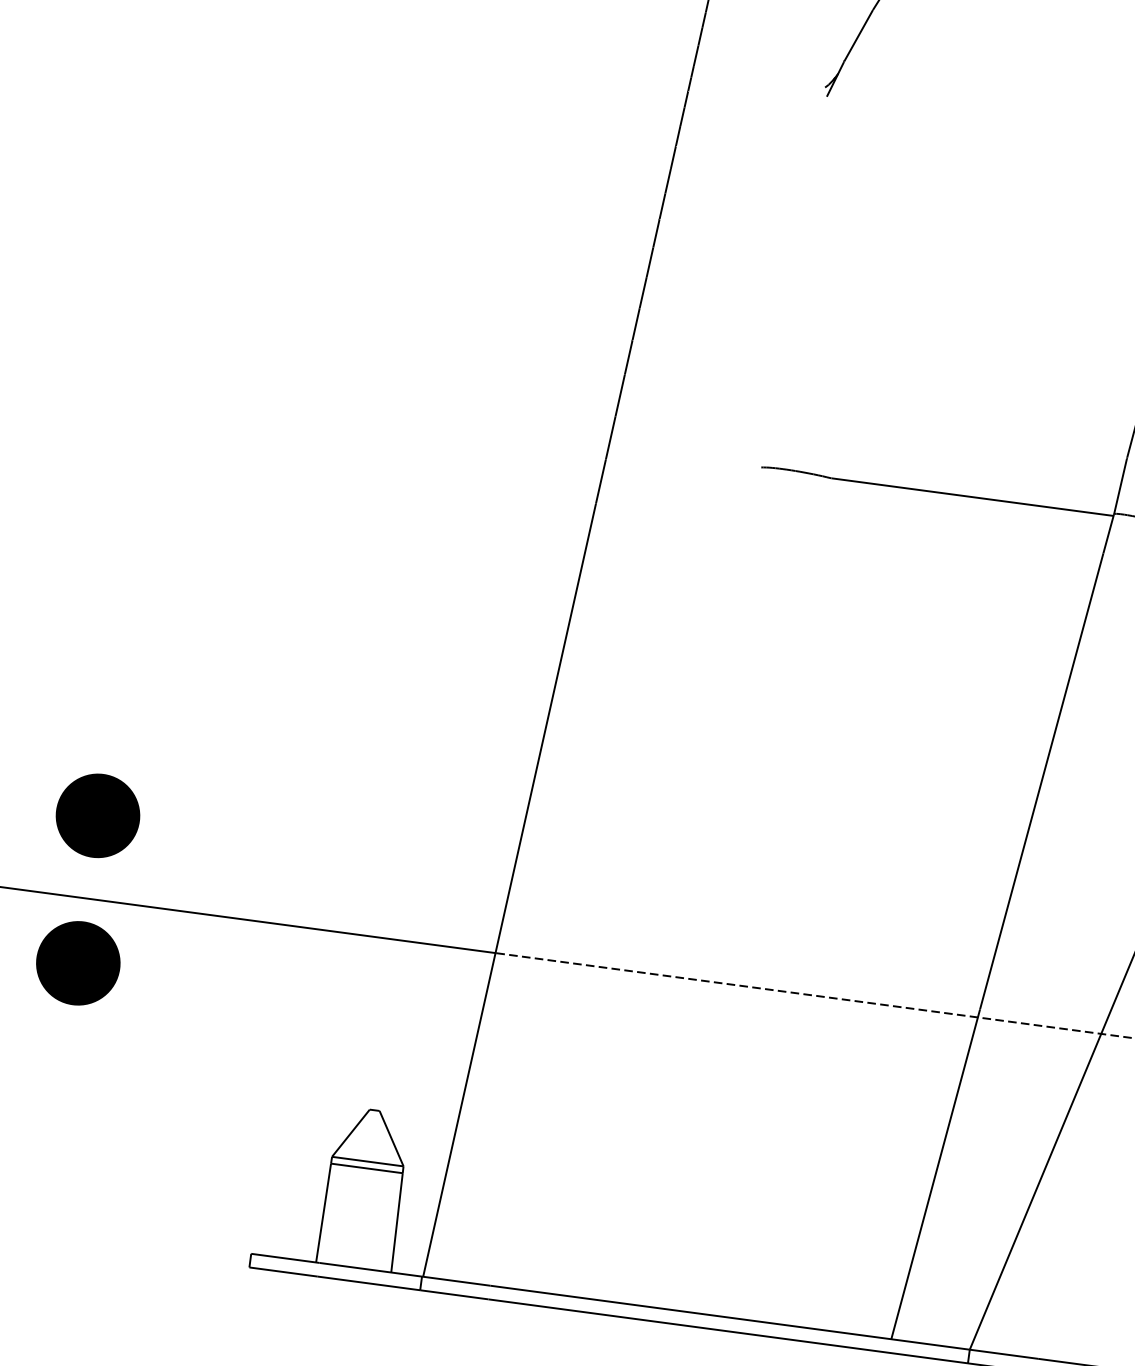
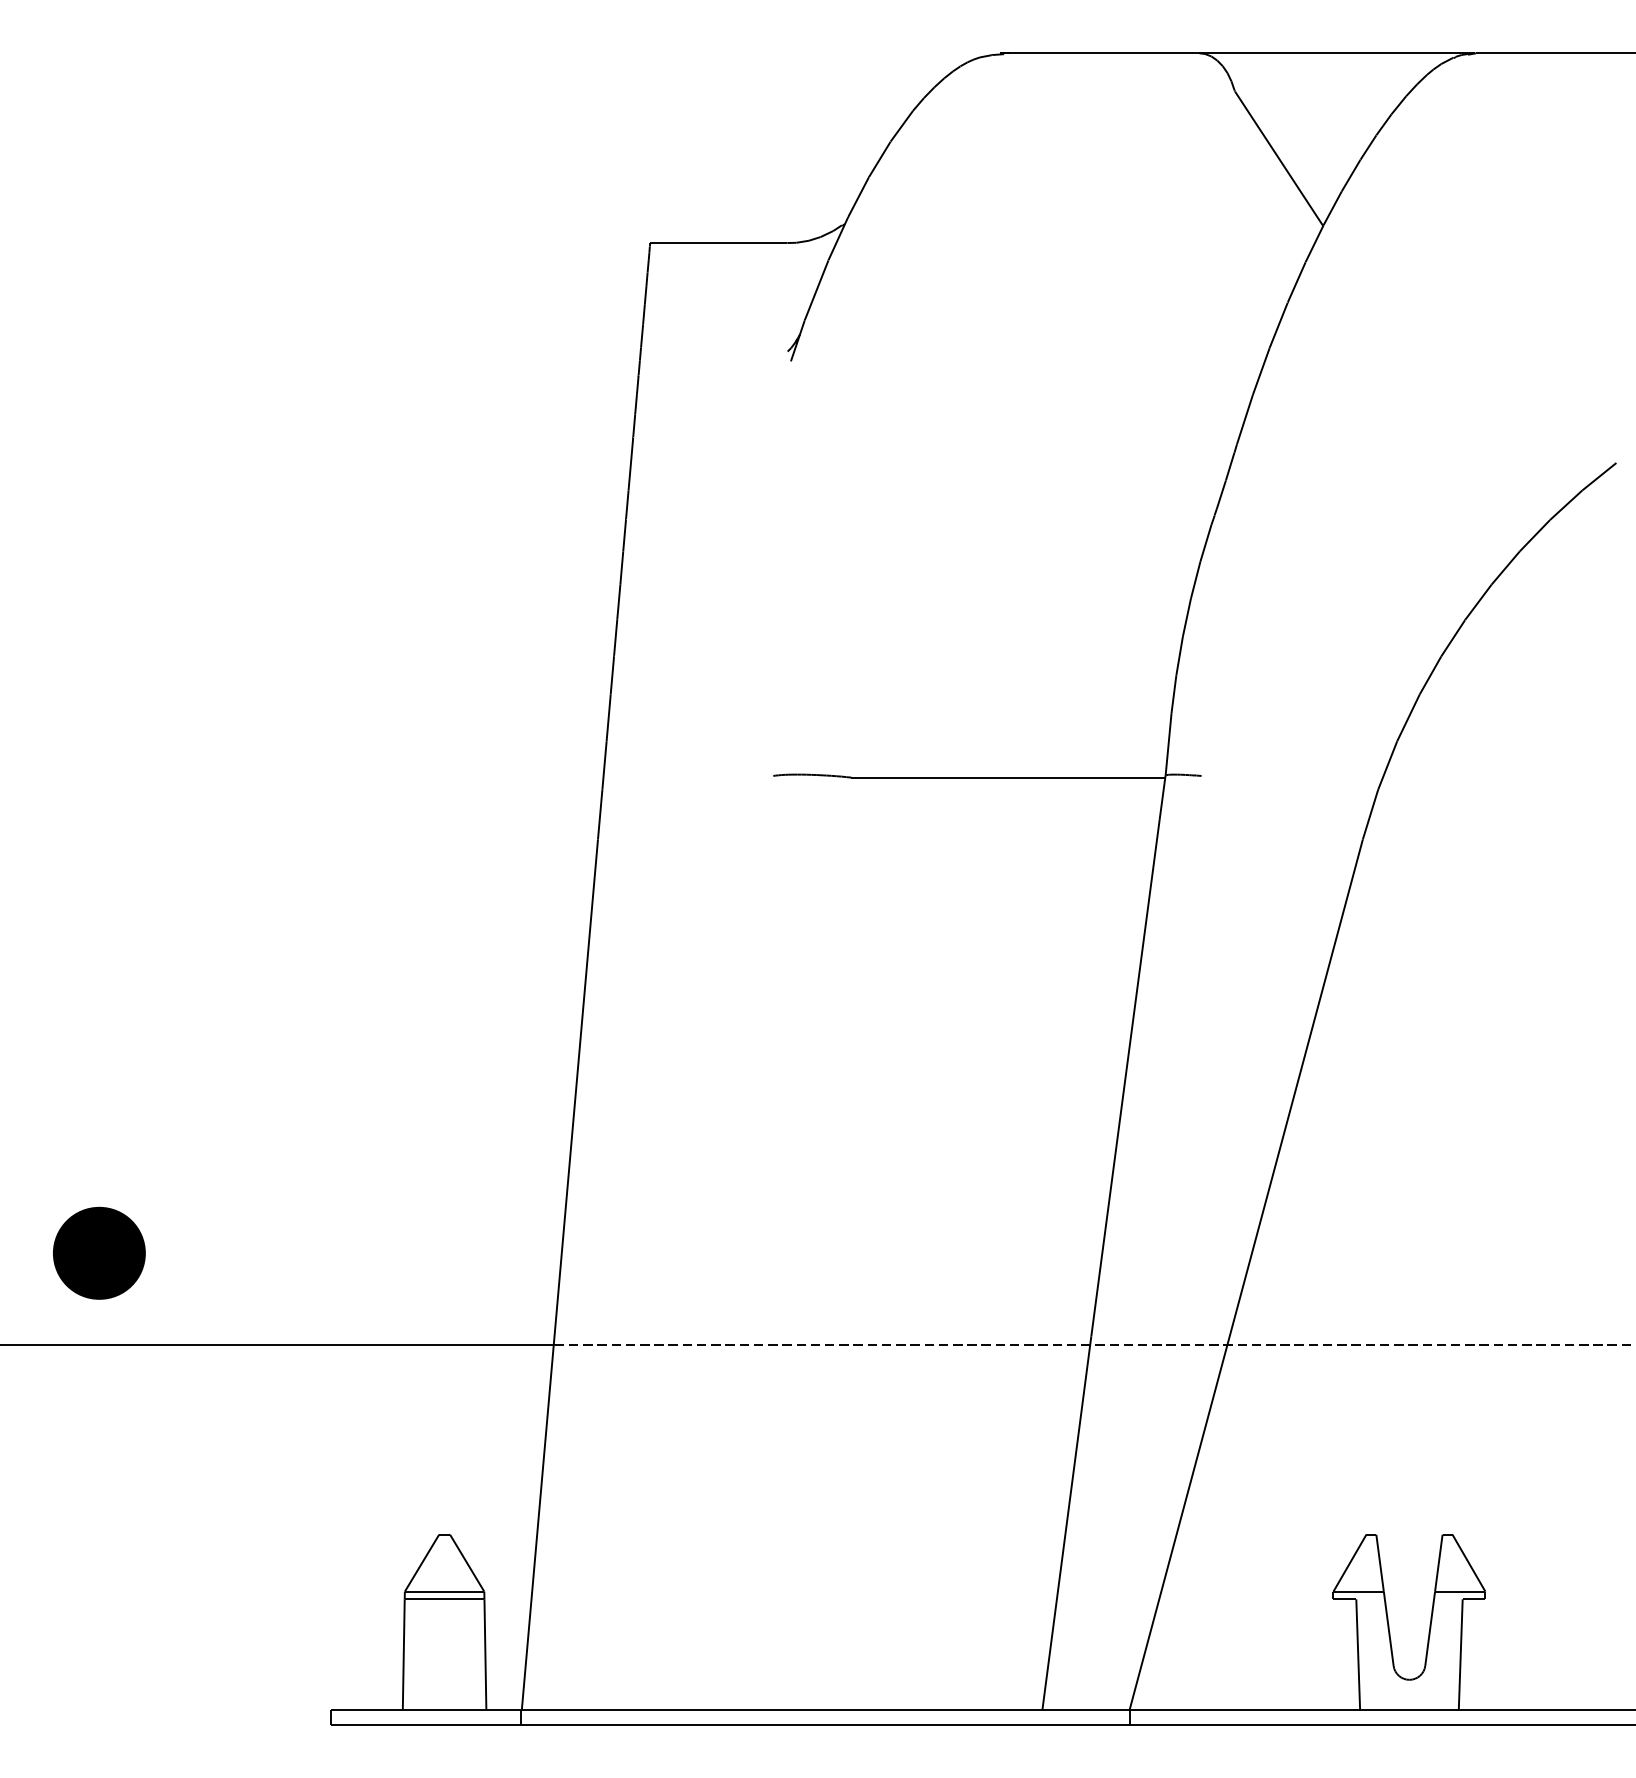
part: (78, 962) -> (99, 1416), removed

